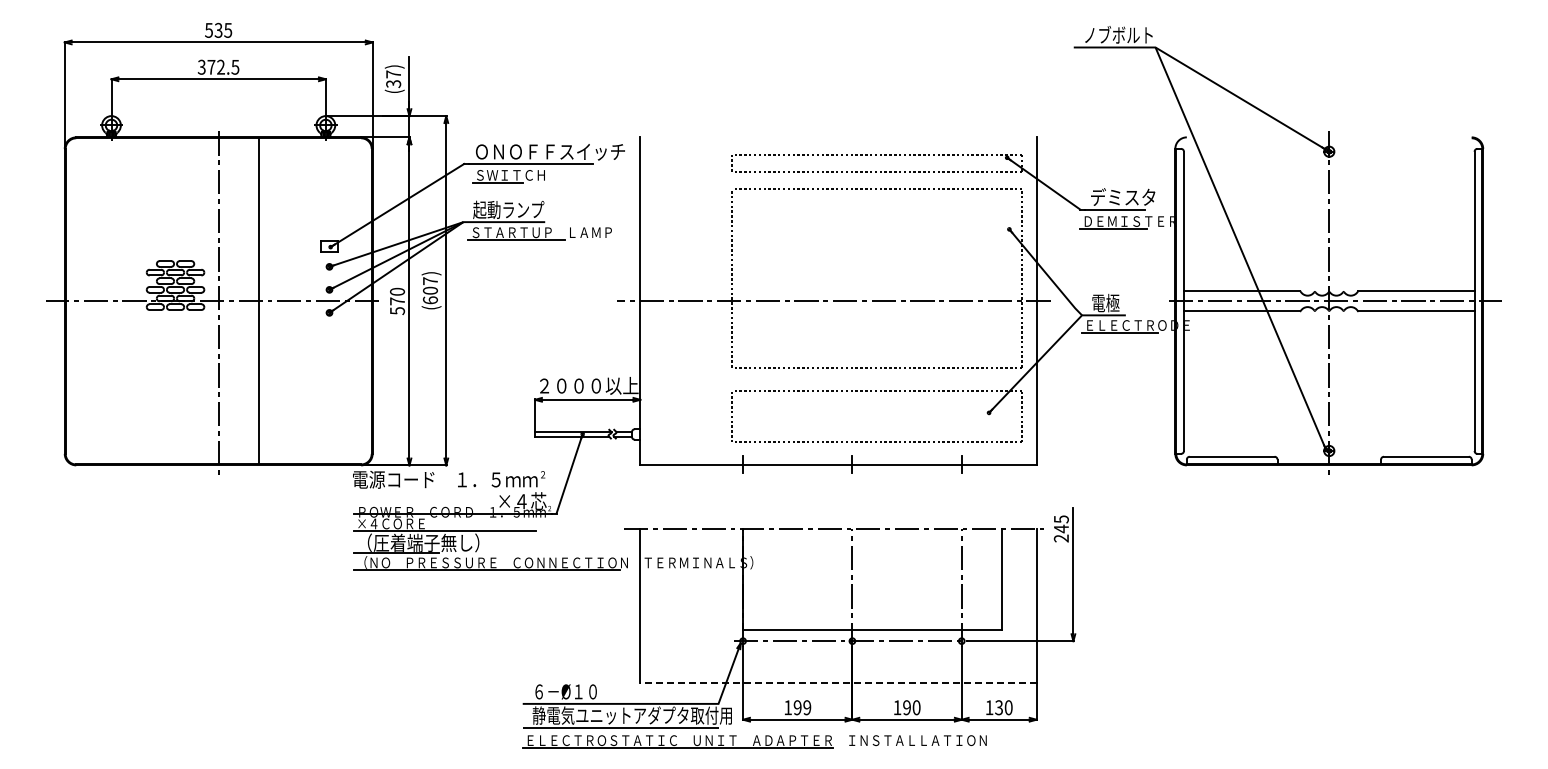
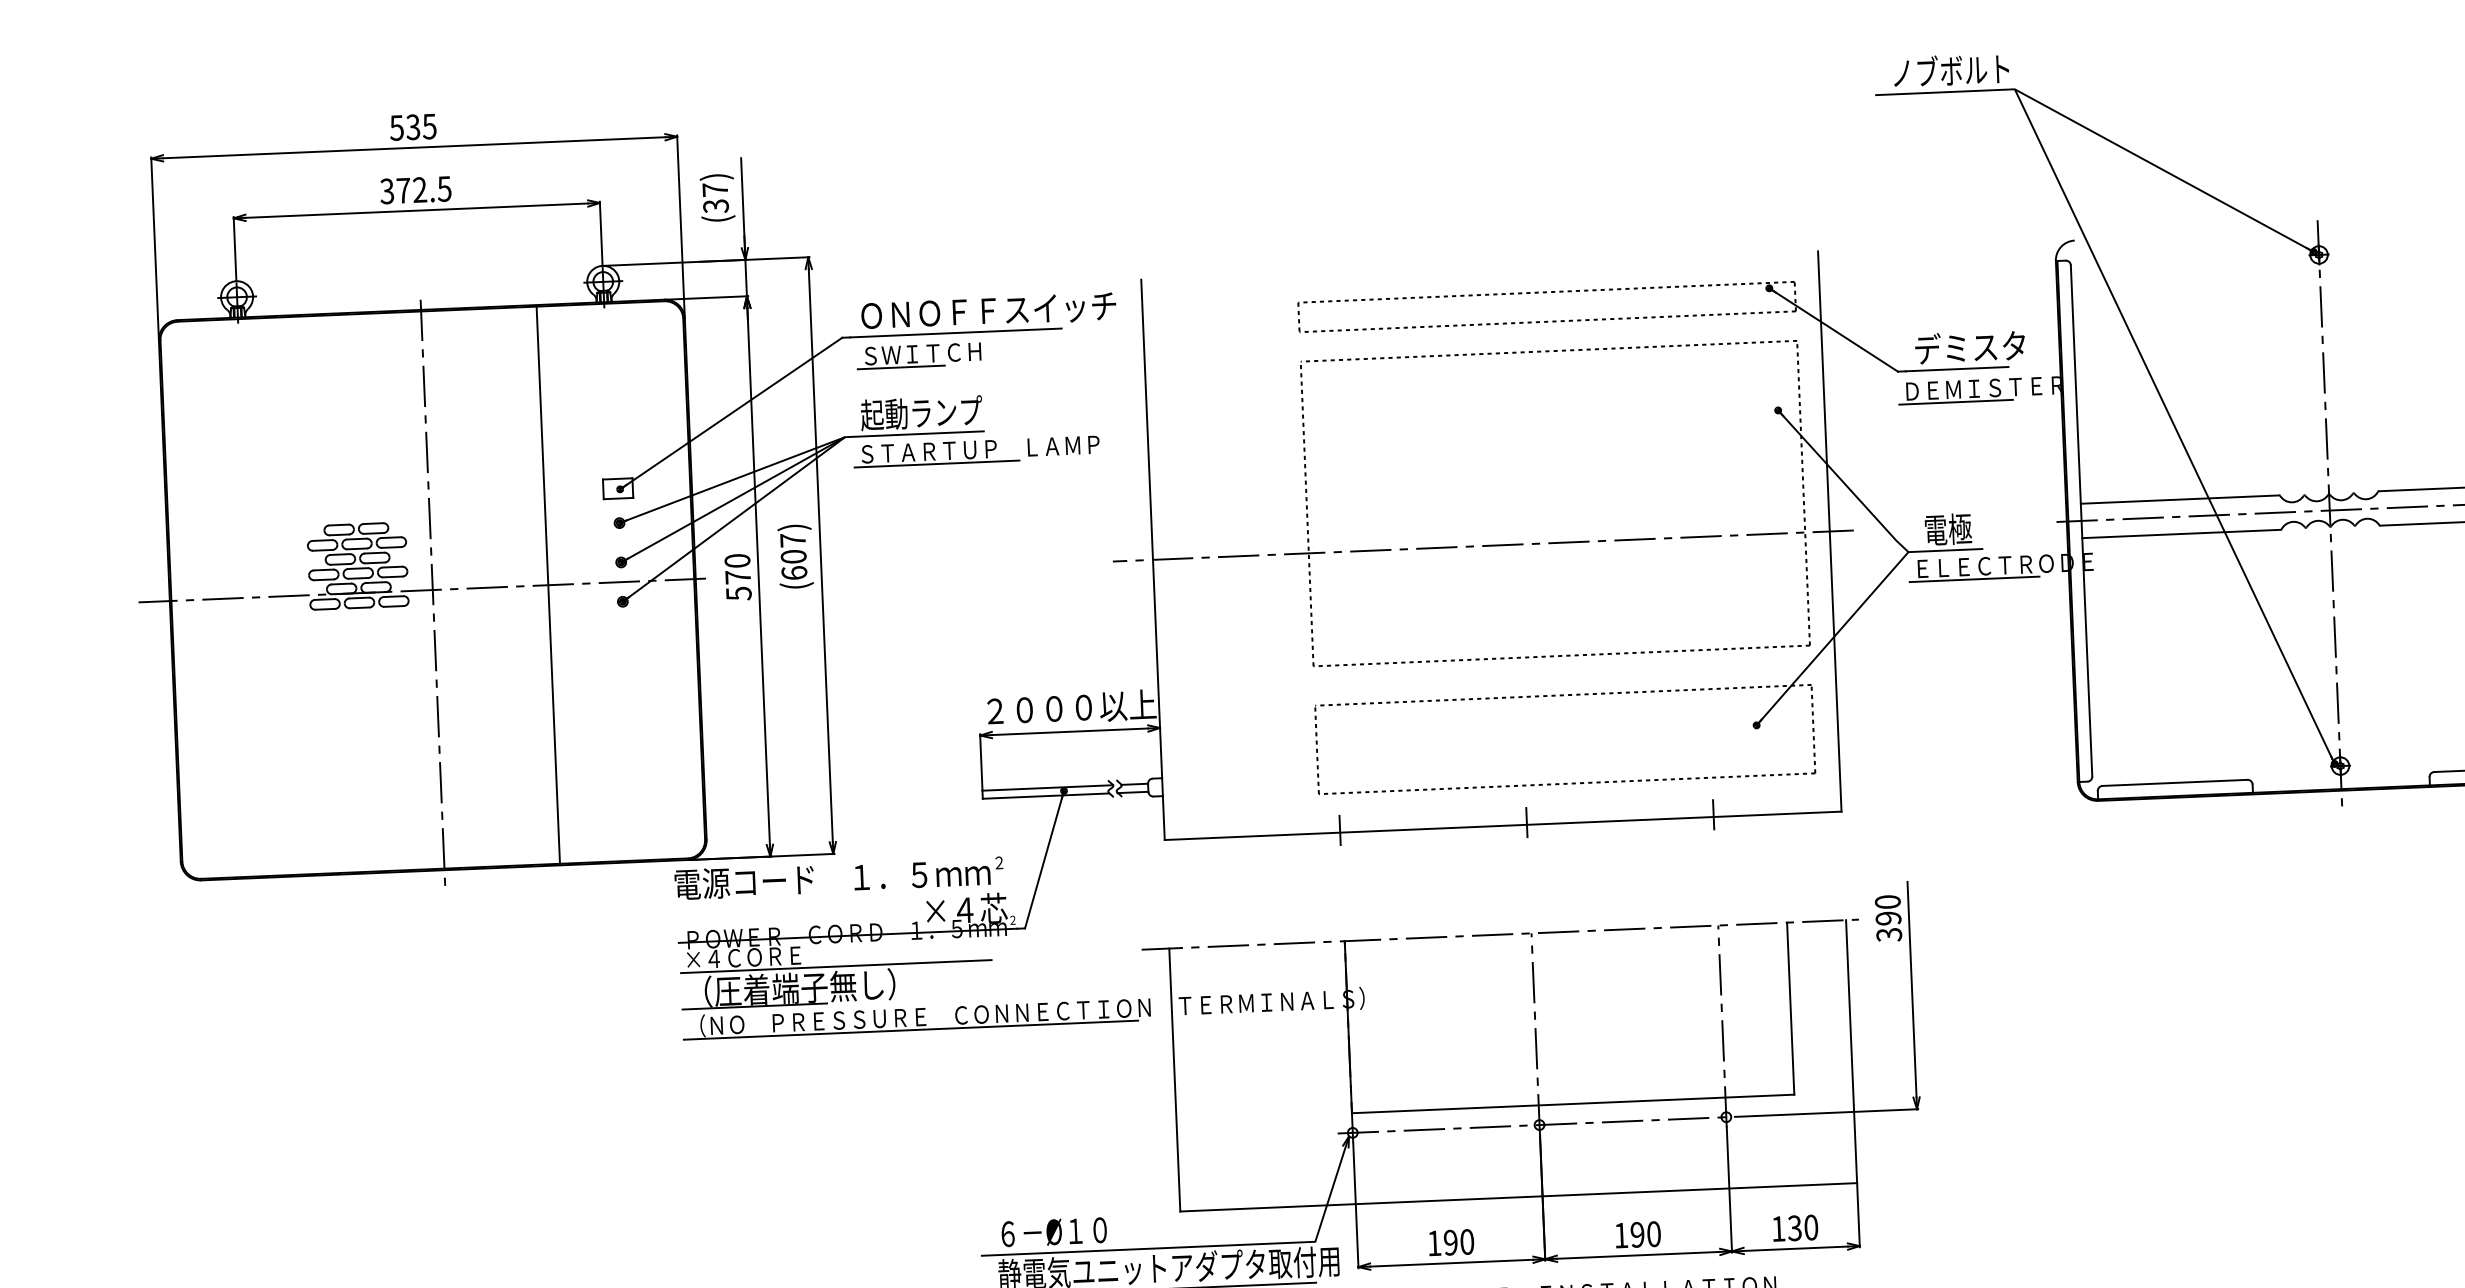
line: (259, 301) -> (548, 585), moved
text: (1060, 528) -> (1886, 917), 245 -> 390
line: (837, 682) -> (1517, 1196), dashed -> solid
text: (807, 707) -> (1467, 1241), 199 -> 190

